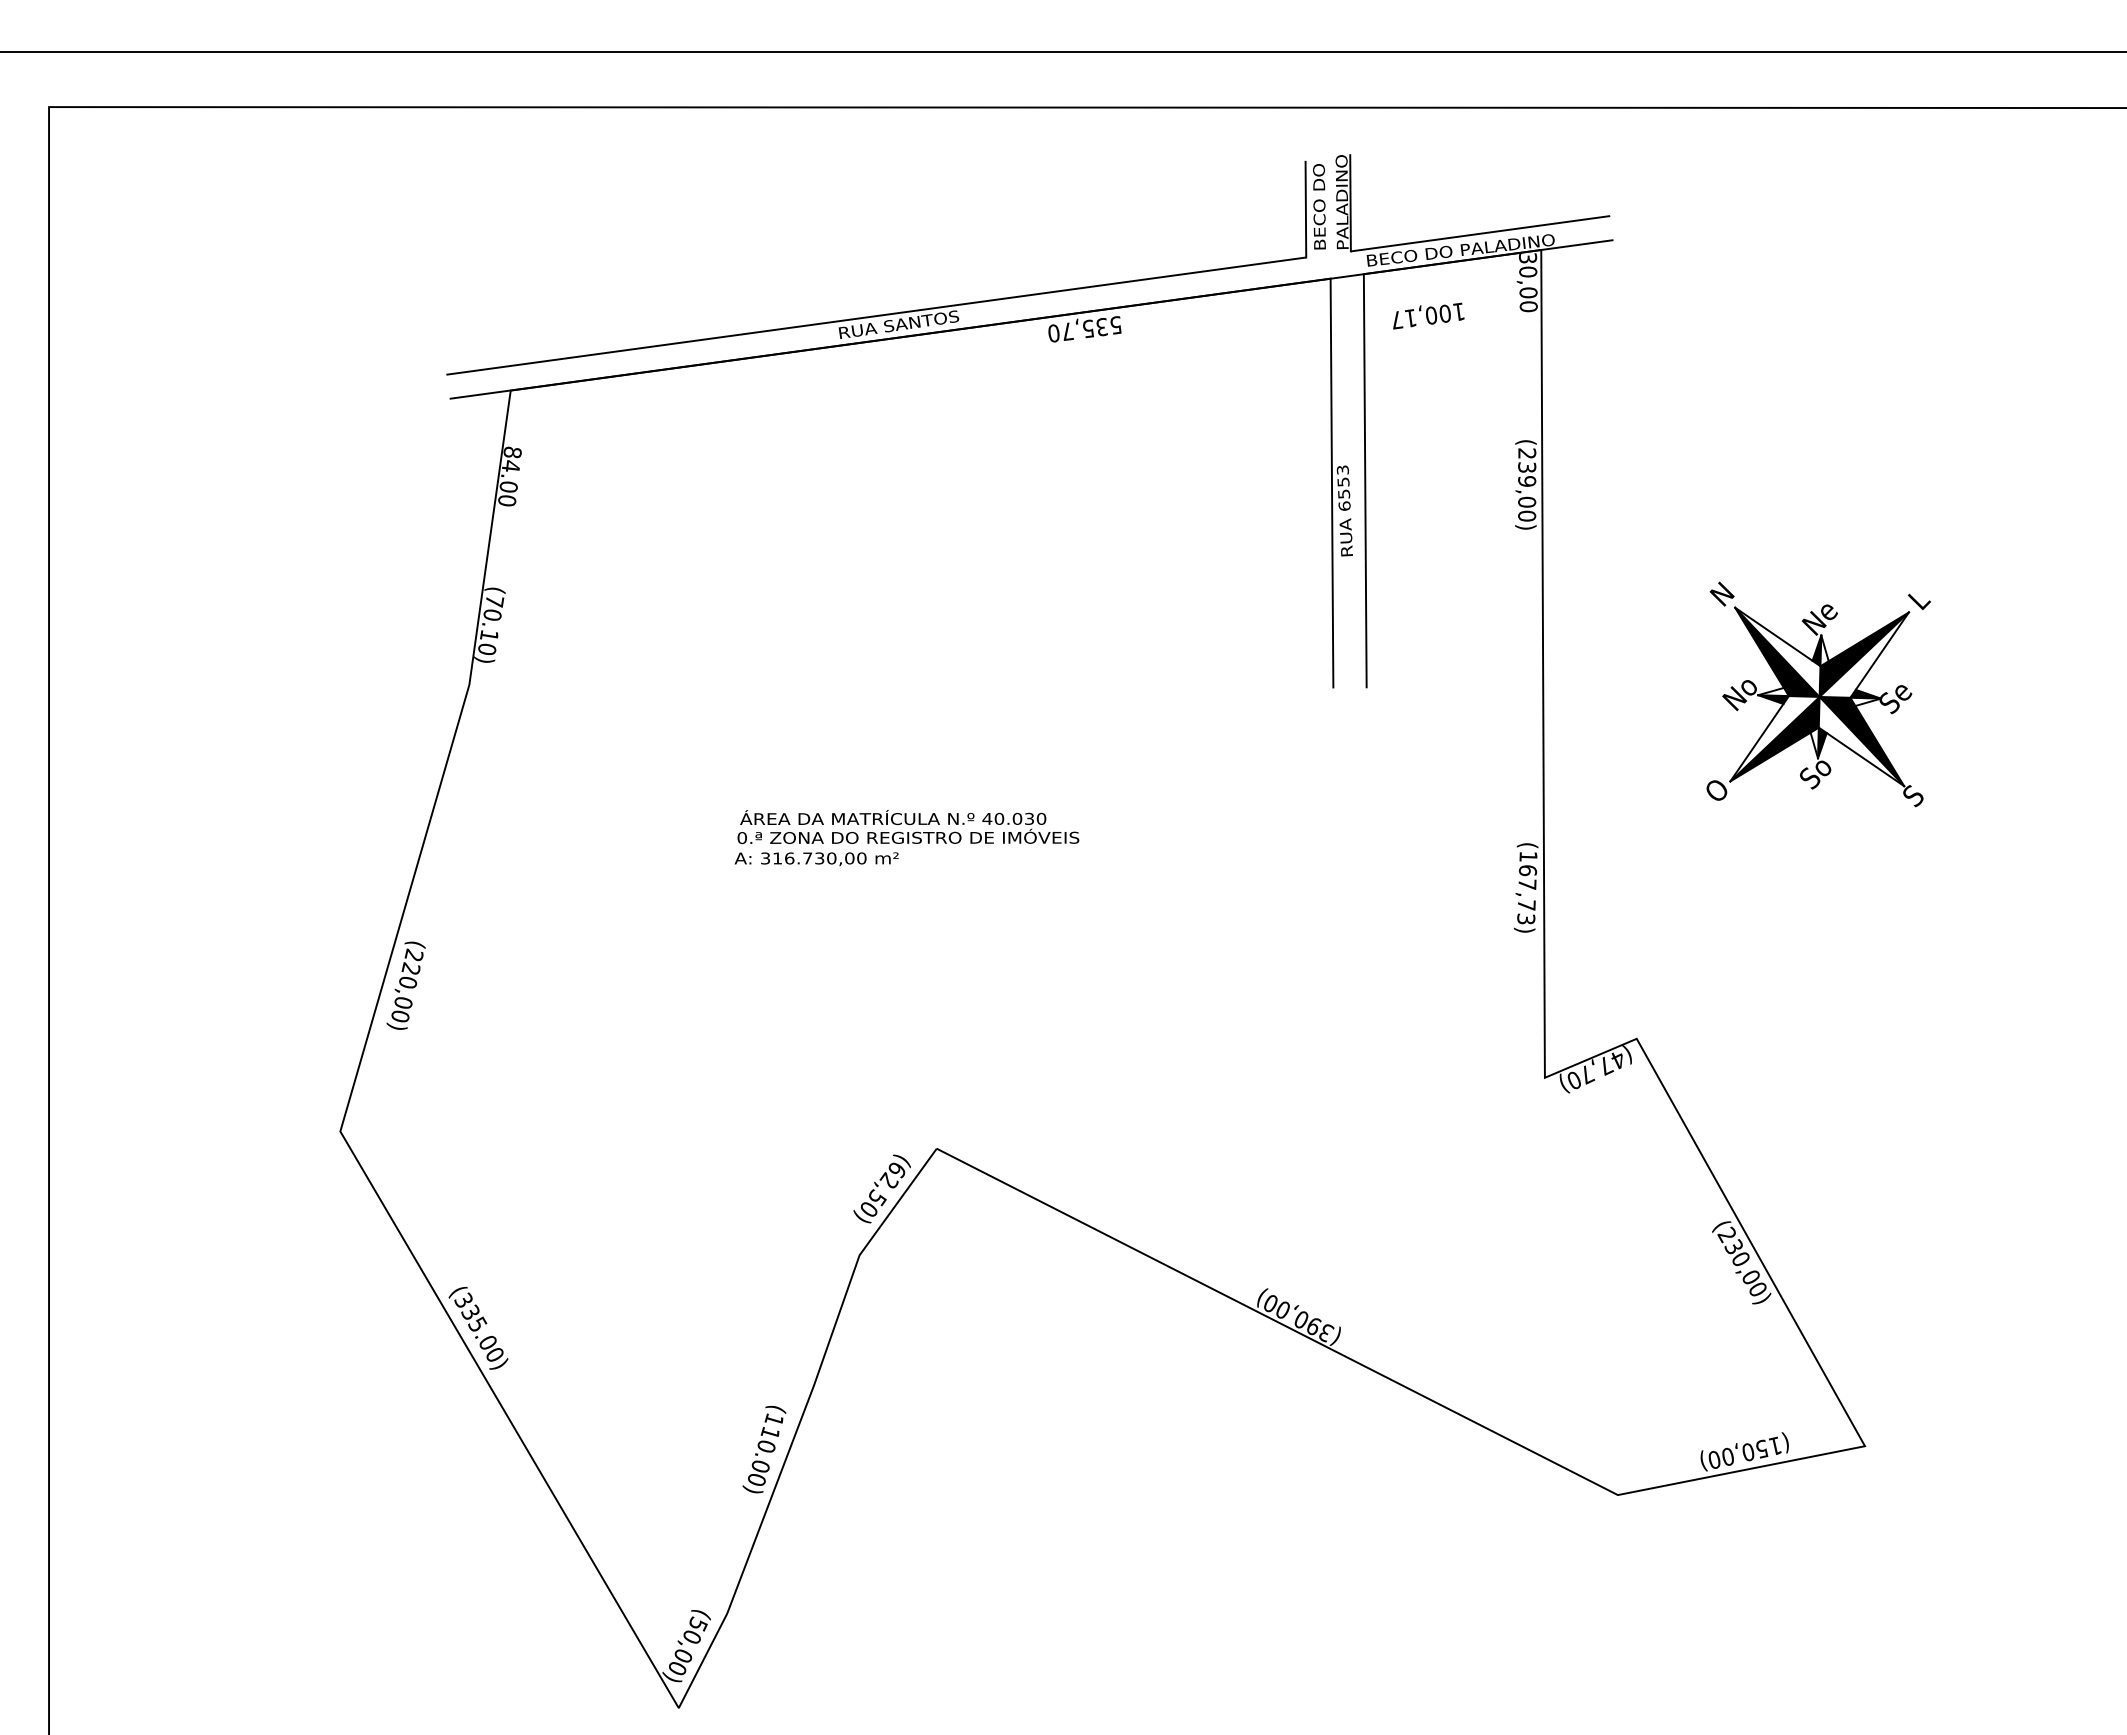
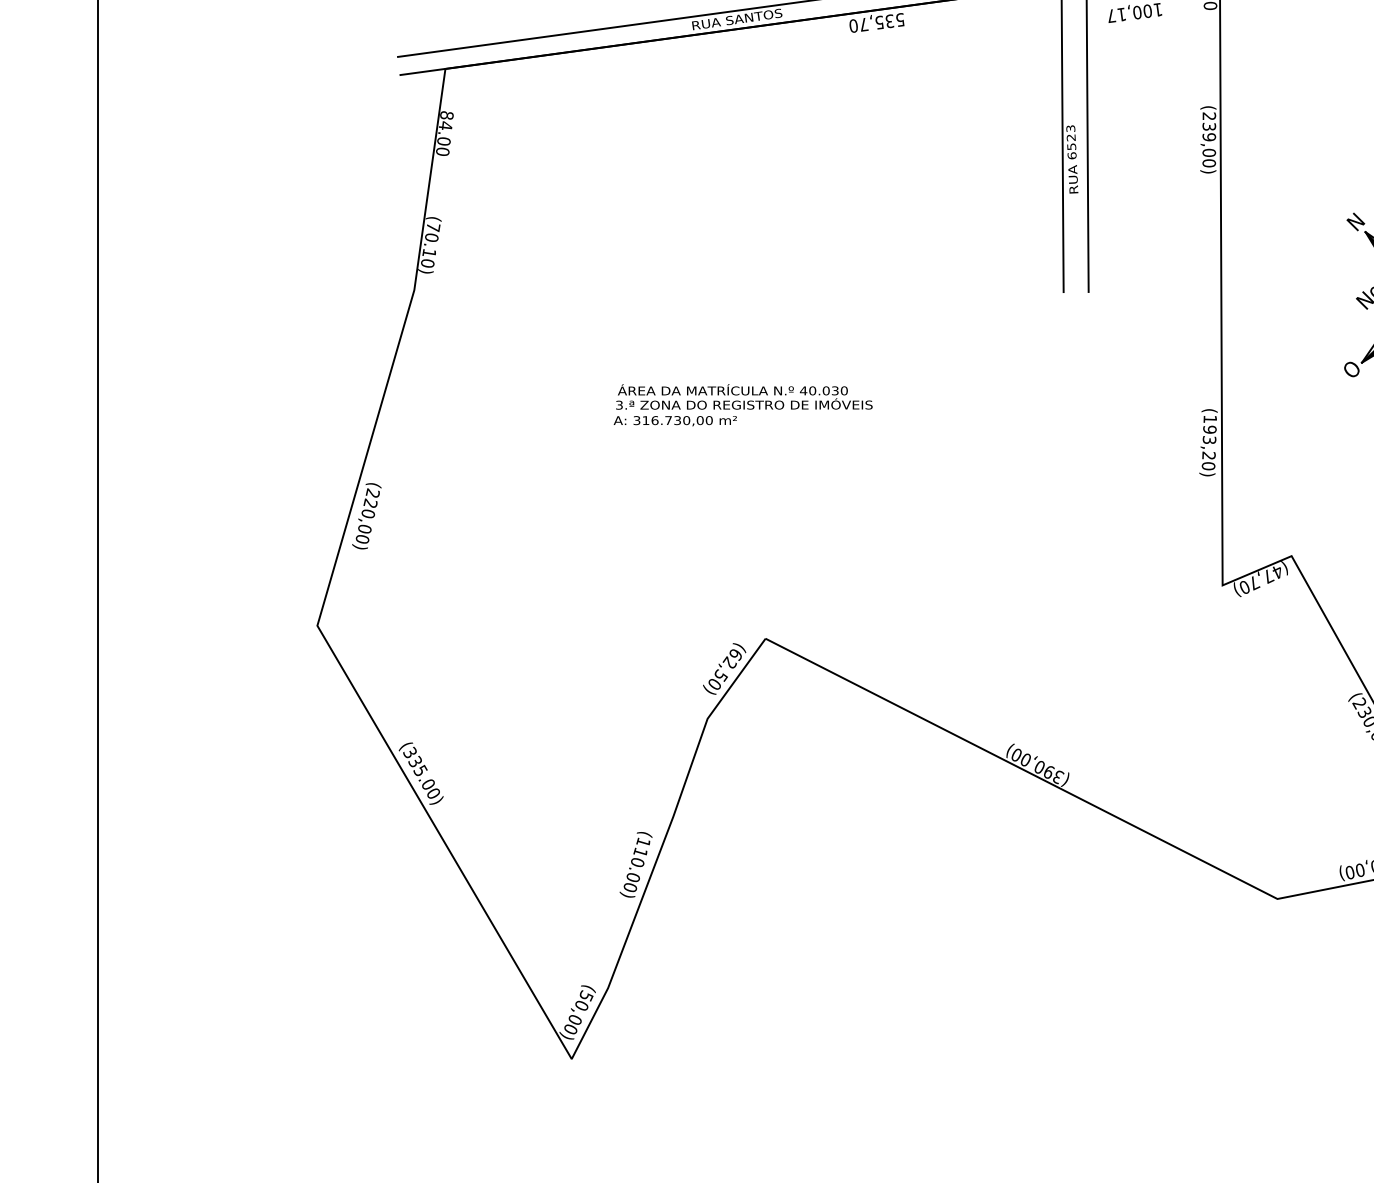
text: (1343, 481) -> (1071, 137), 6553 -> 6523
text: (741, 838) -> (618, 405), 0.ª -> 3.ª
text: (1527, 894) -> (1209, 447), (167,73) -> (193,20)

